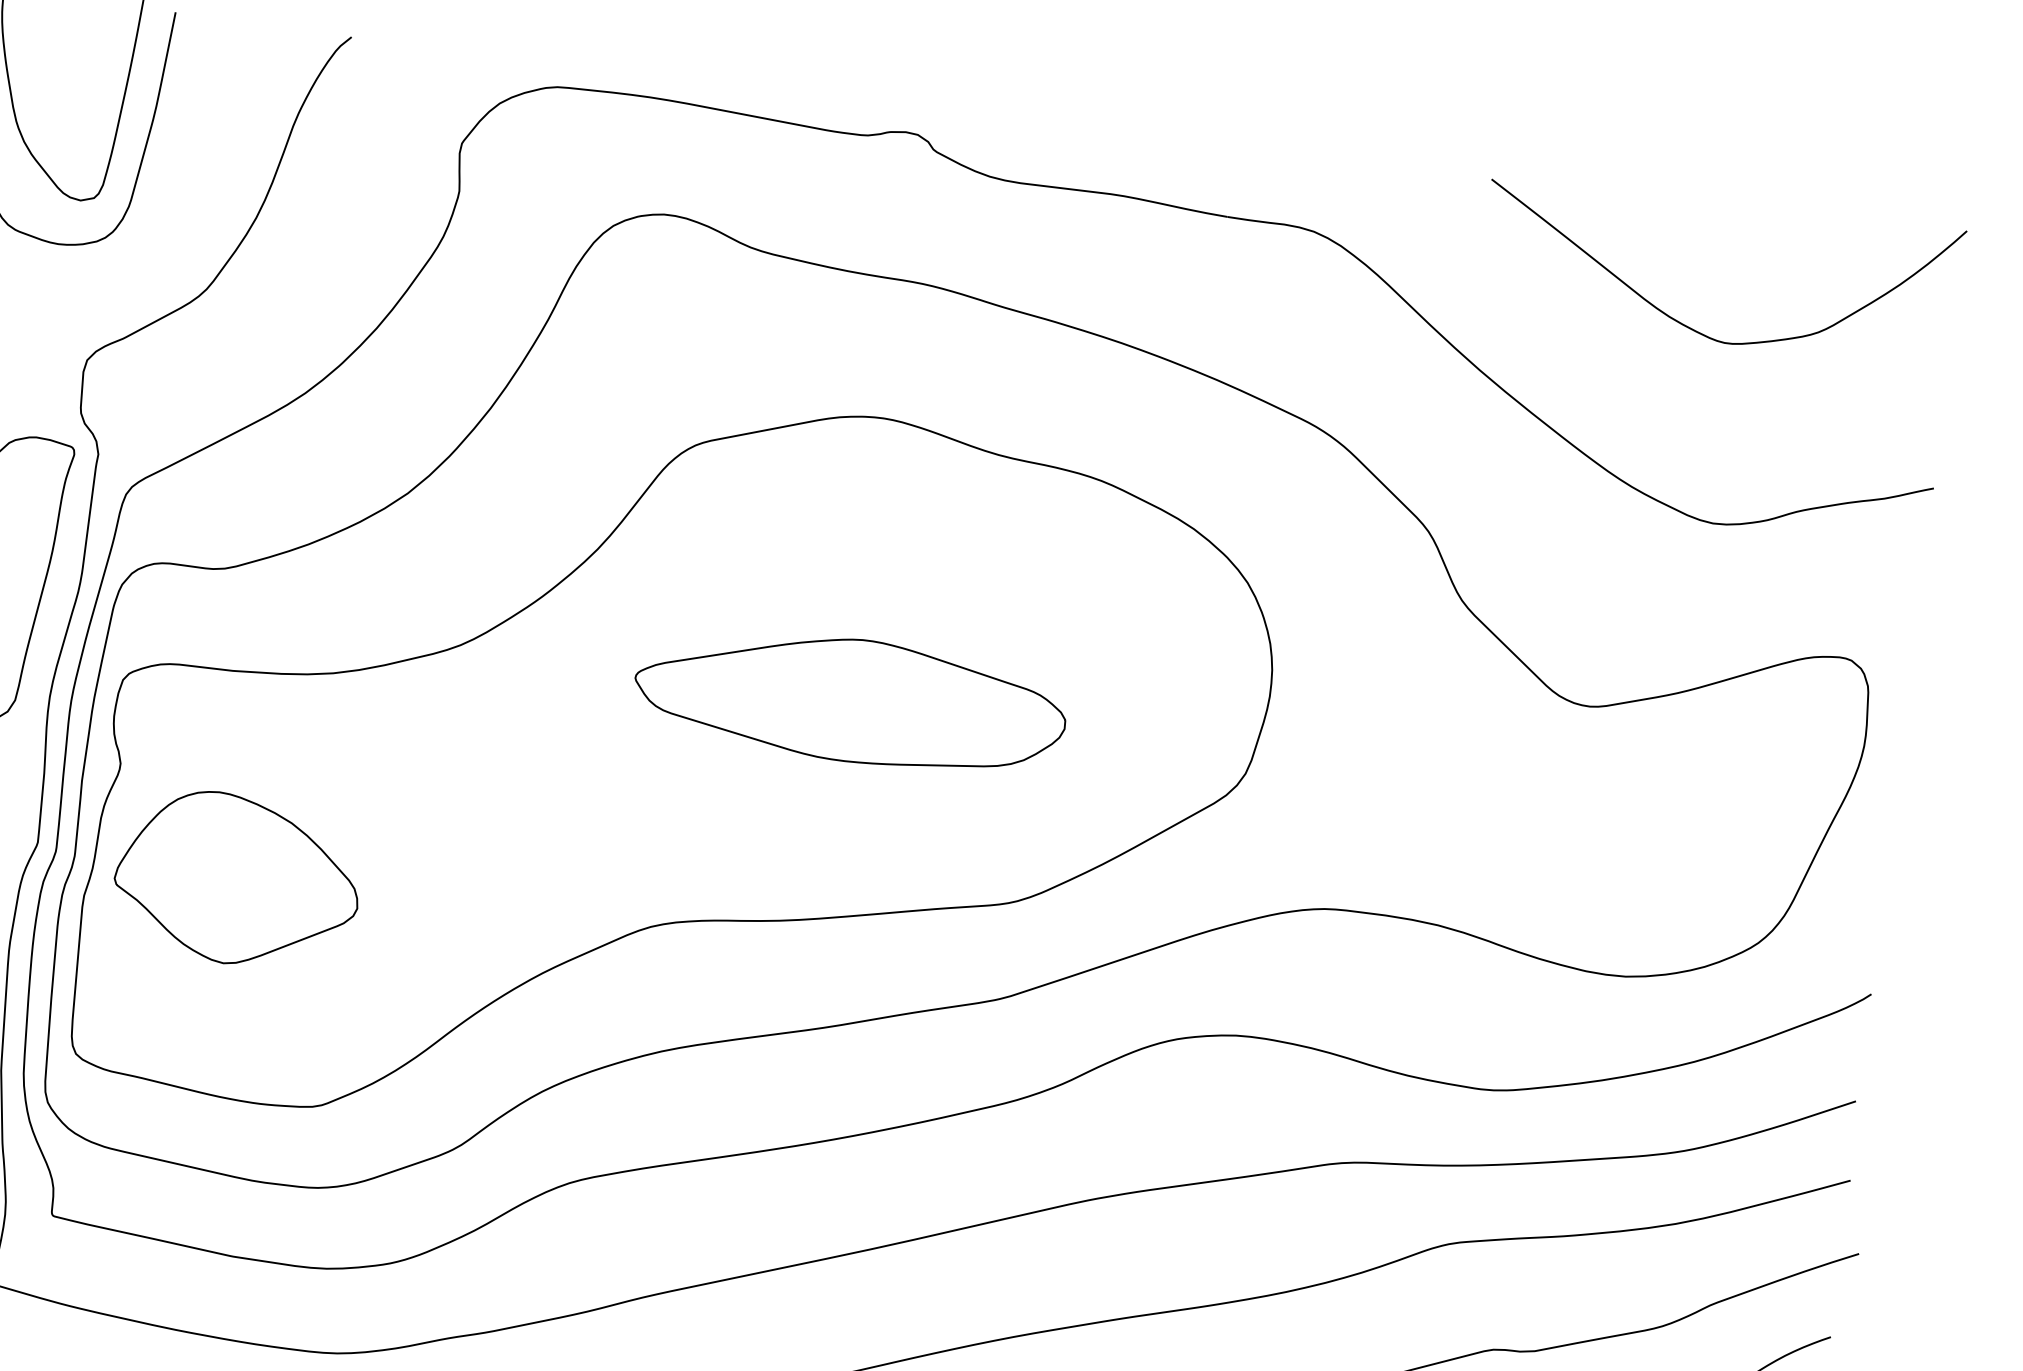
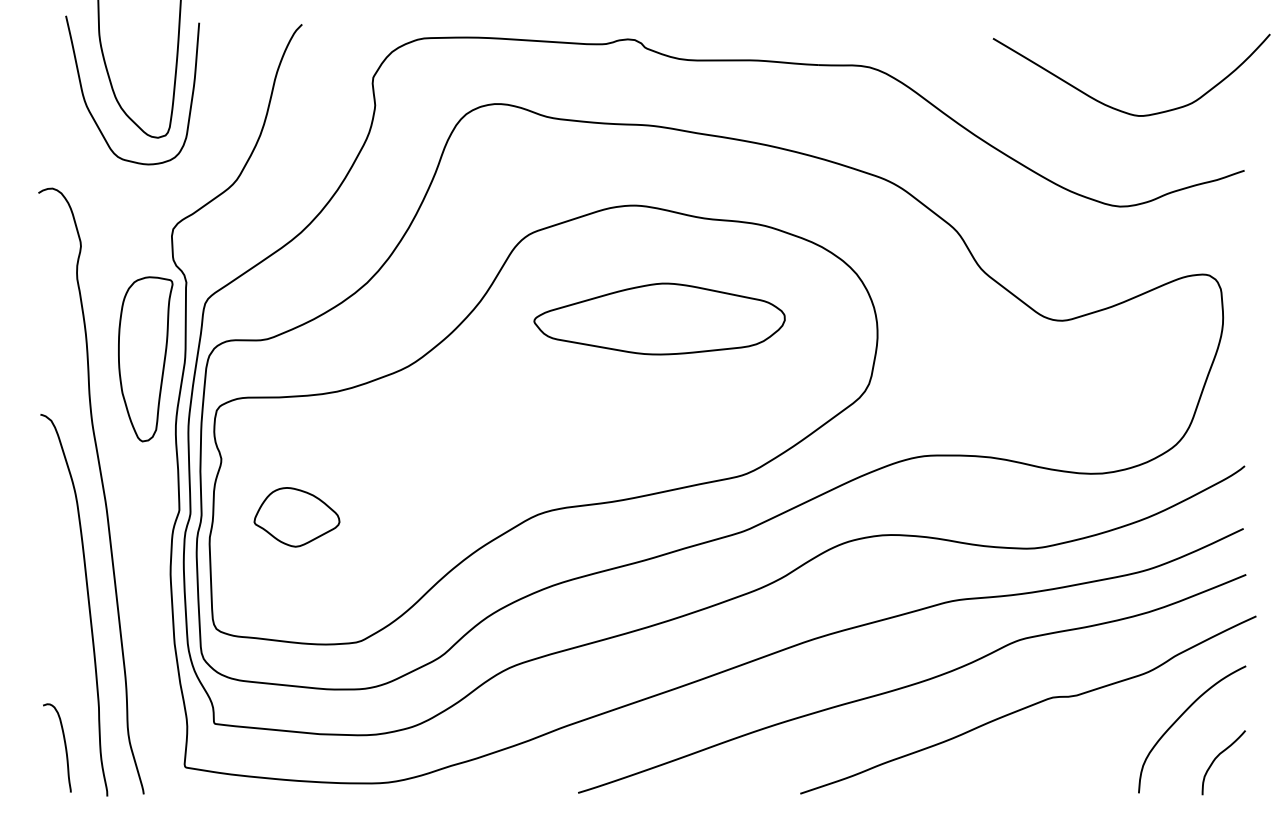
curve: (1689, 325) -> (1117, 108), moved
part: (850, 699) -> (659, 318), moved
part: (236, 880) -> (296, 517), size x0.6

